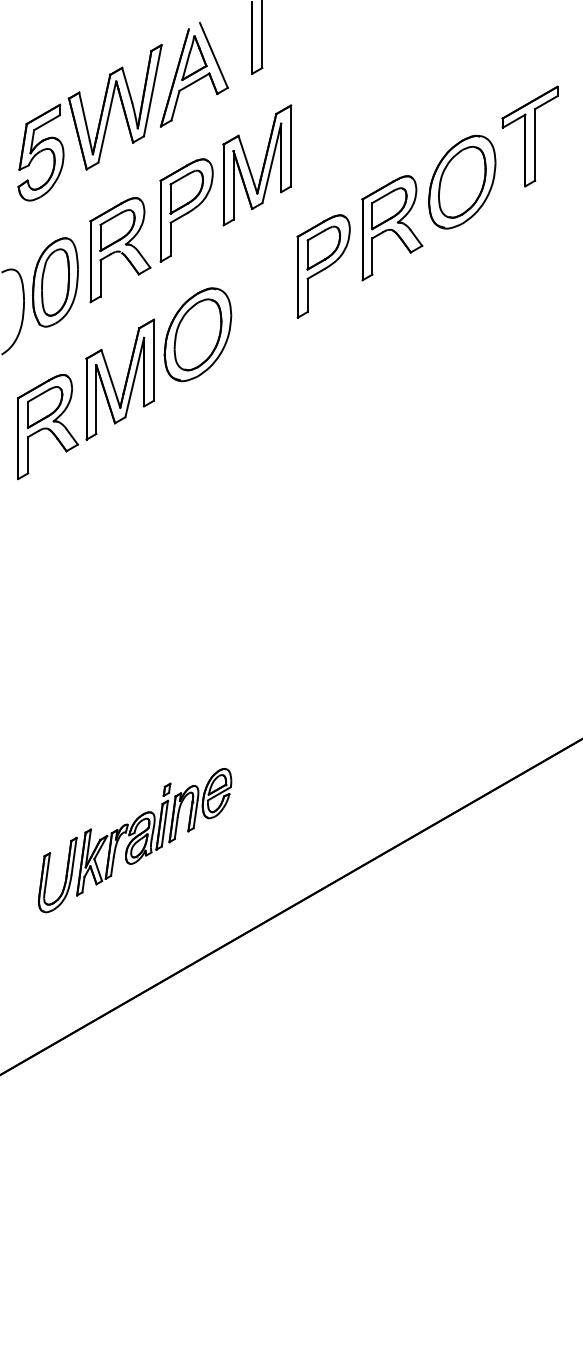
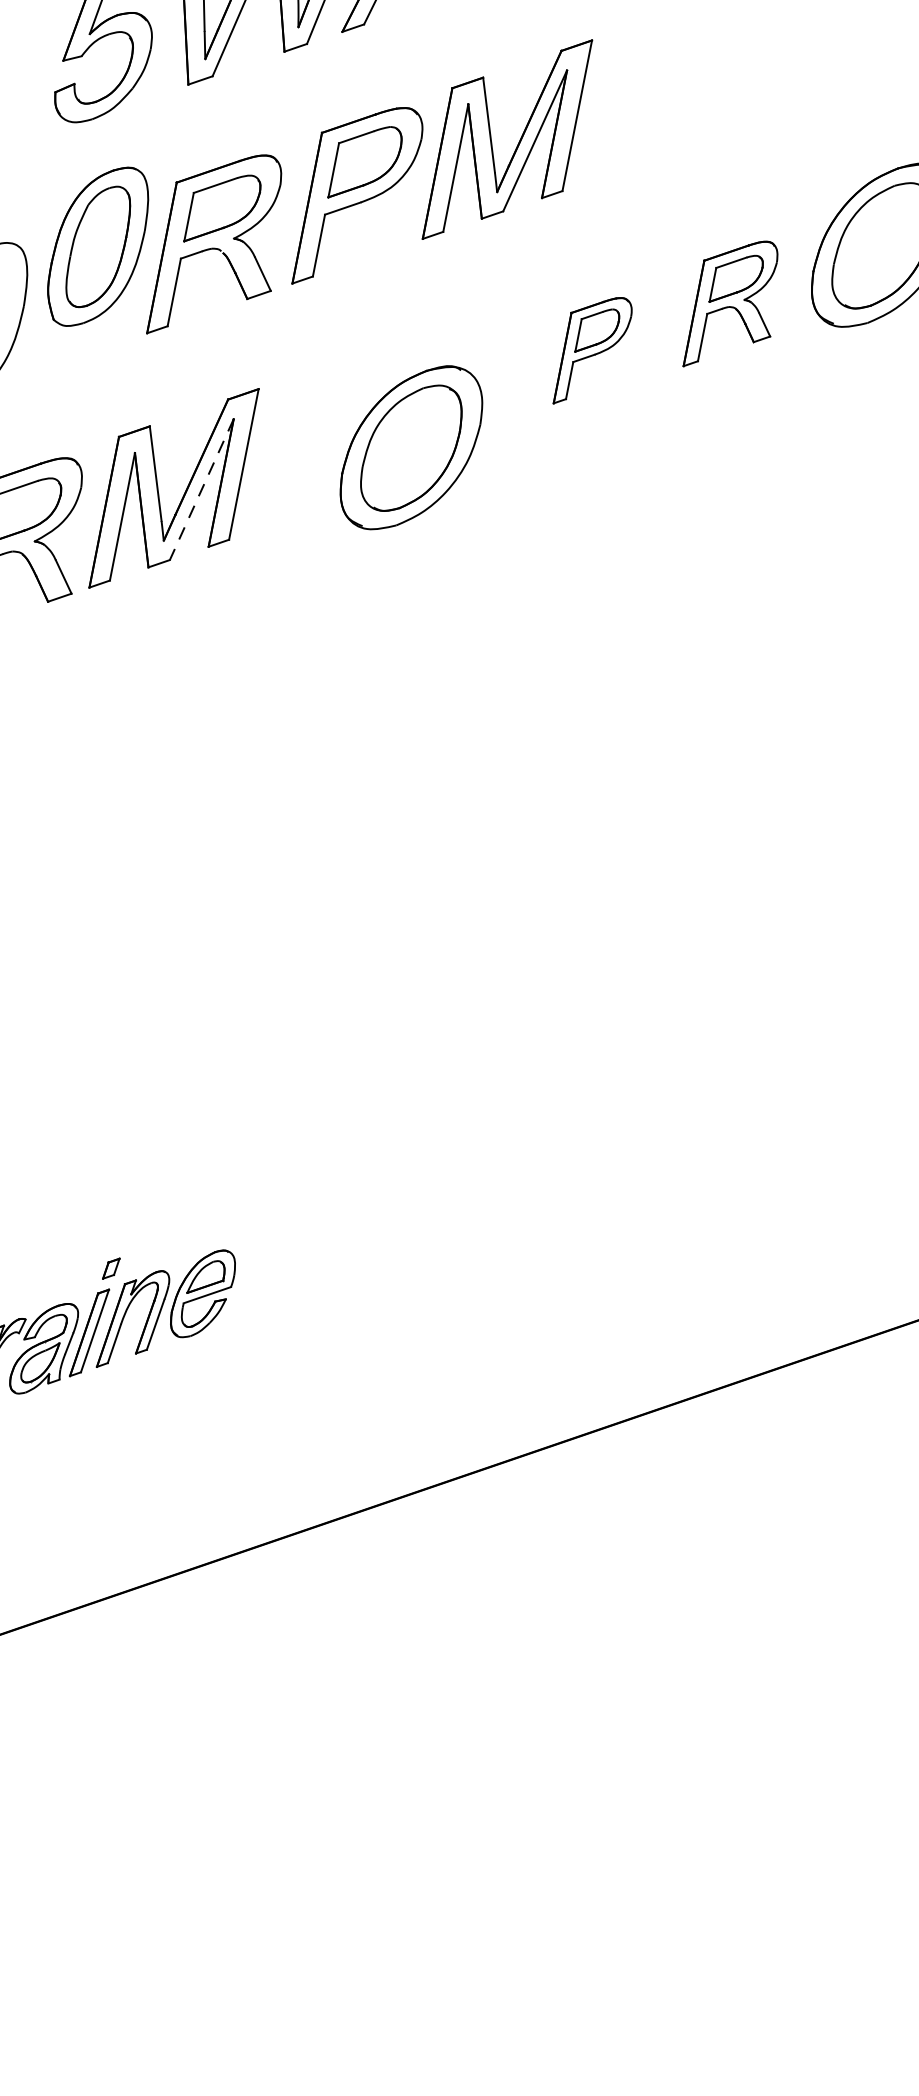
part: (392, 228) -> (735, 306), size x0.7
part: (323, 266) -> (593, 351), size x0.6
part: (55, 282) -> (98, 246), moved
part: (197, 334) -> (410, 447), moved
line: (134, 377) -> (201, 489), solid -> dashed

